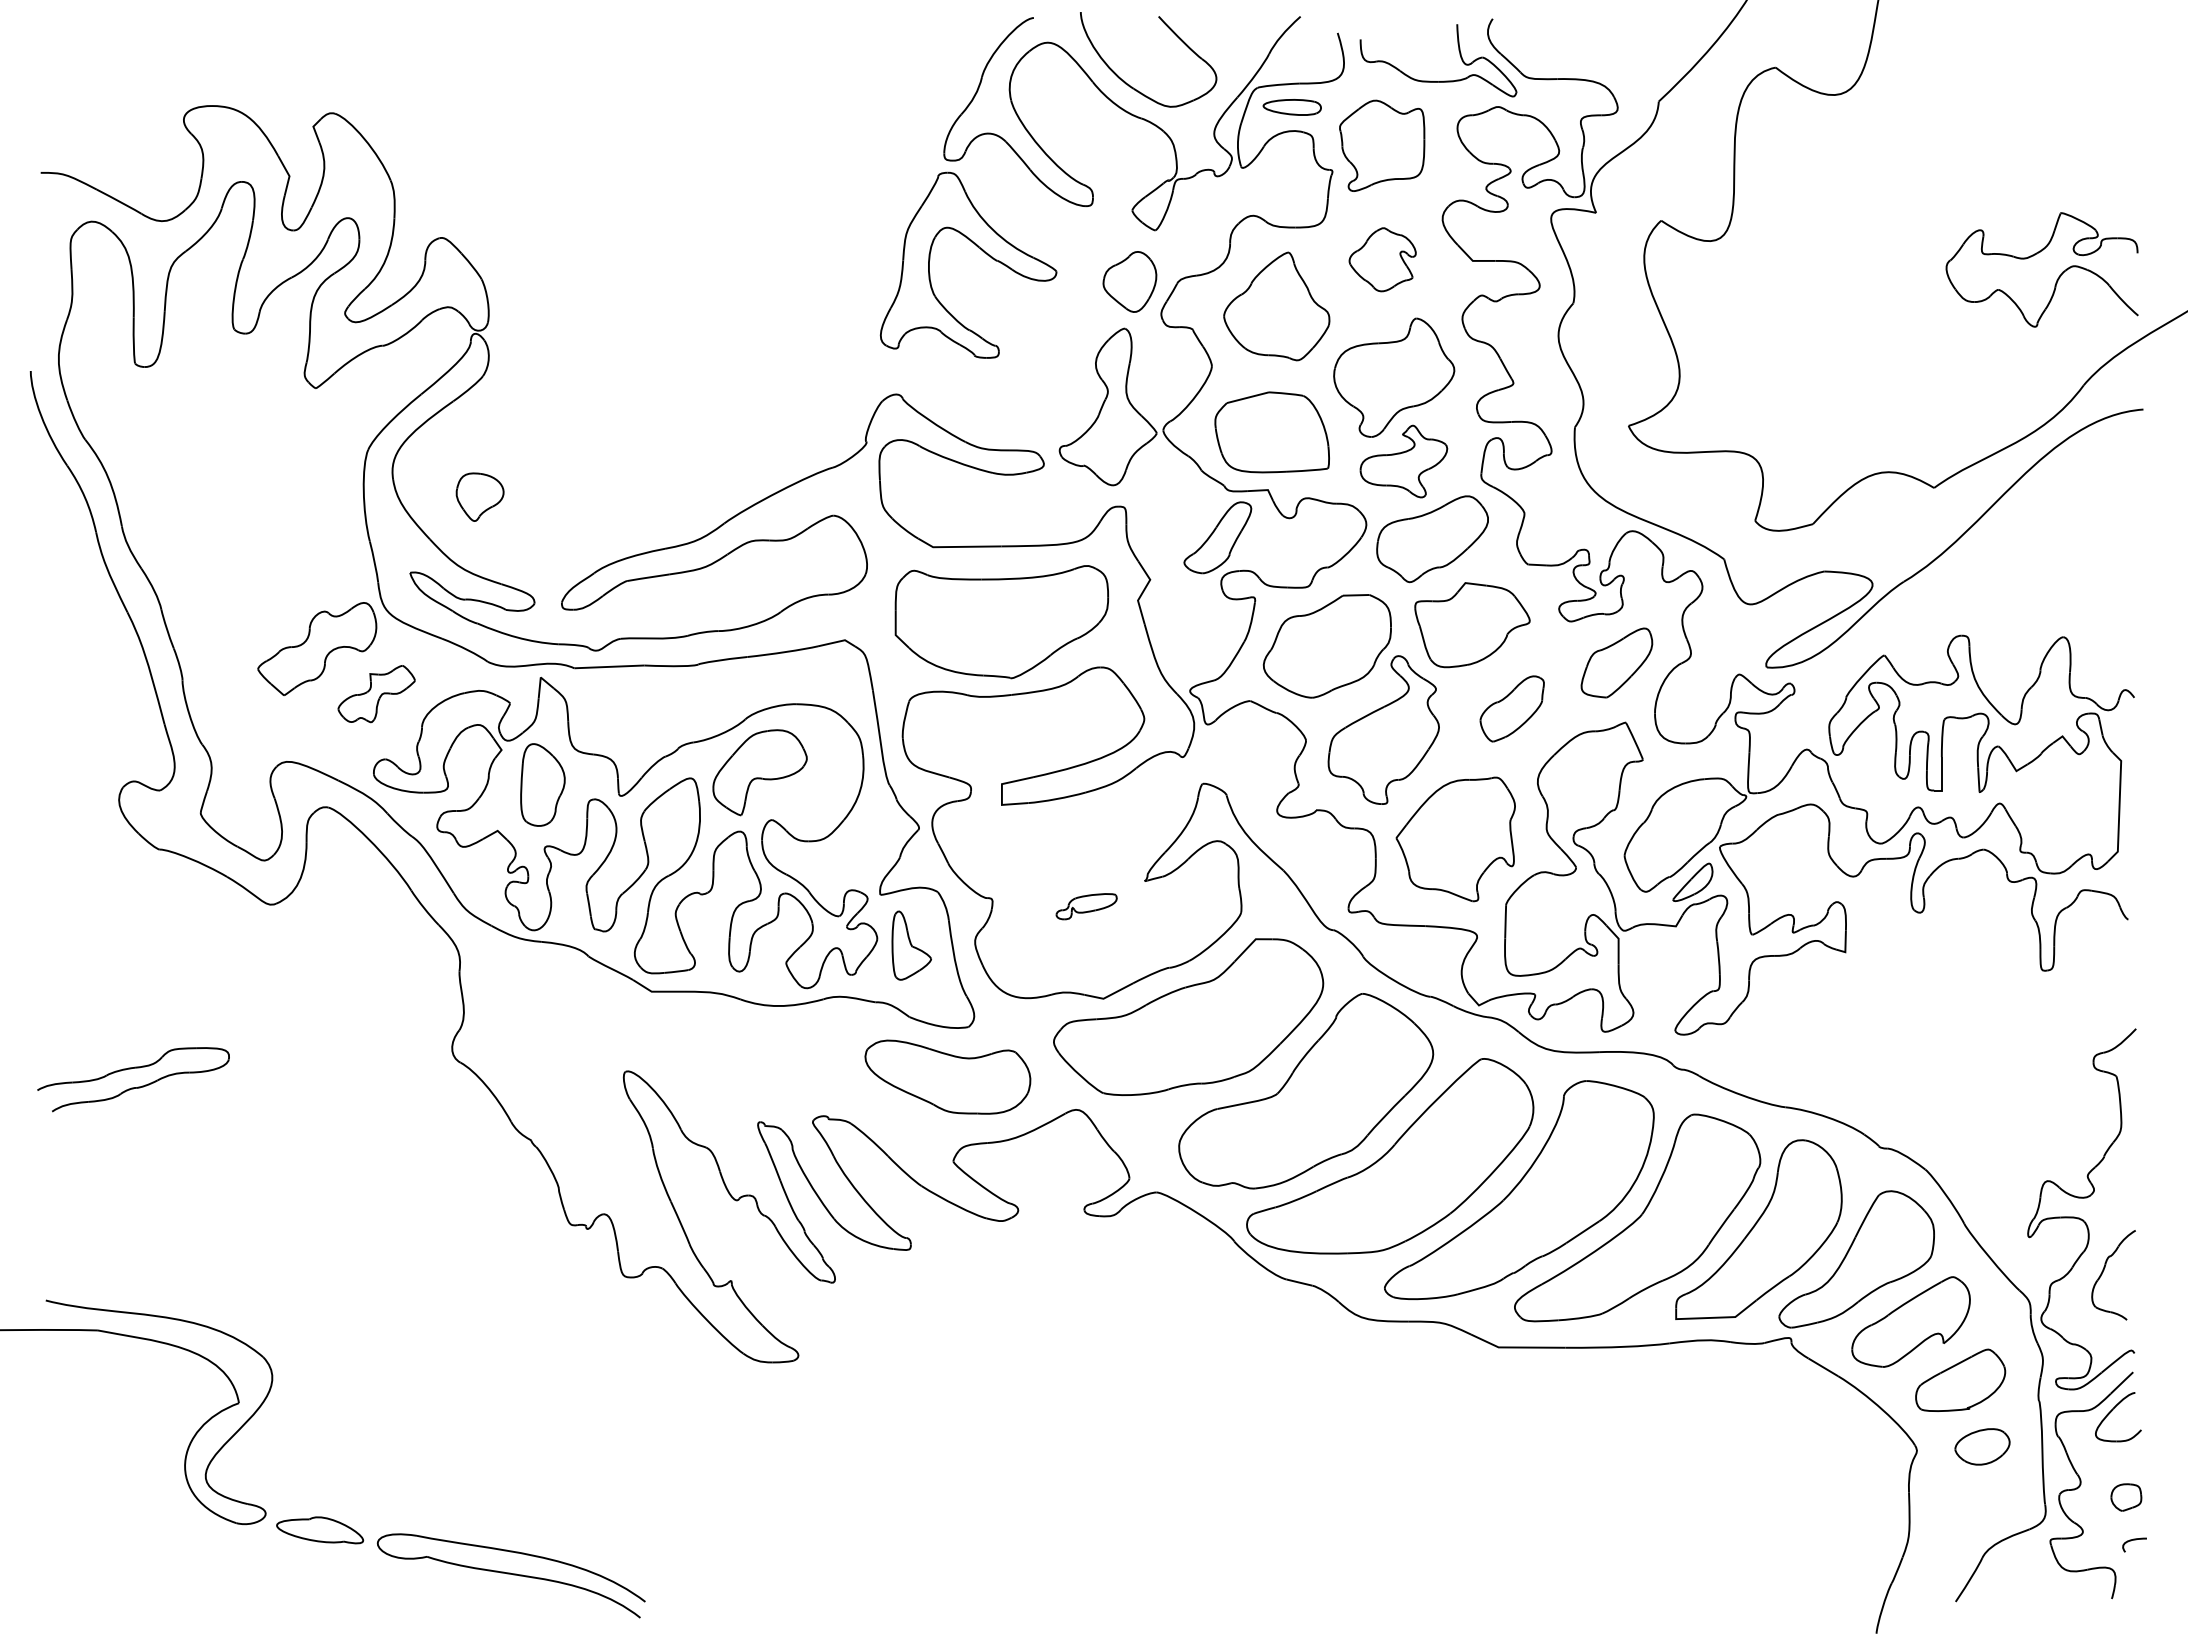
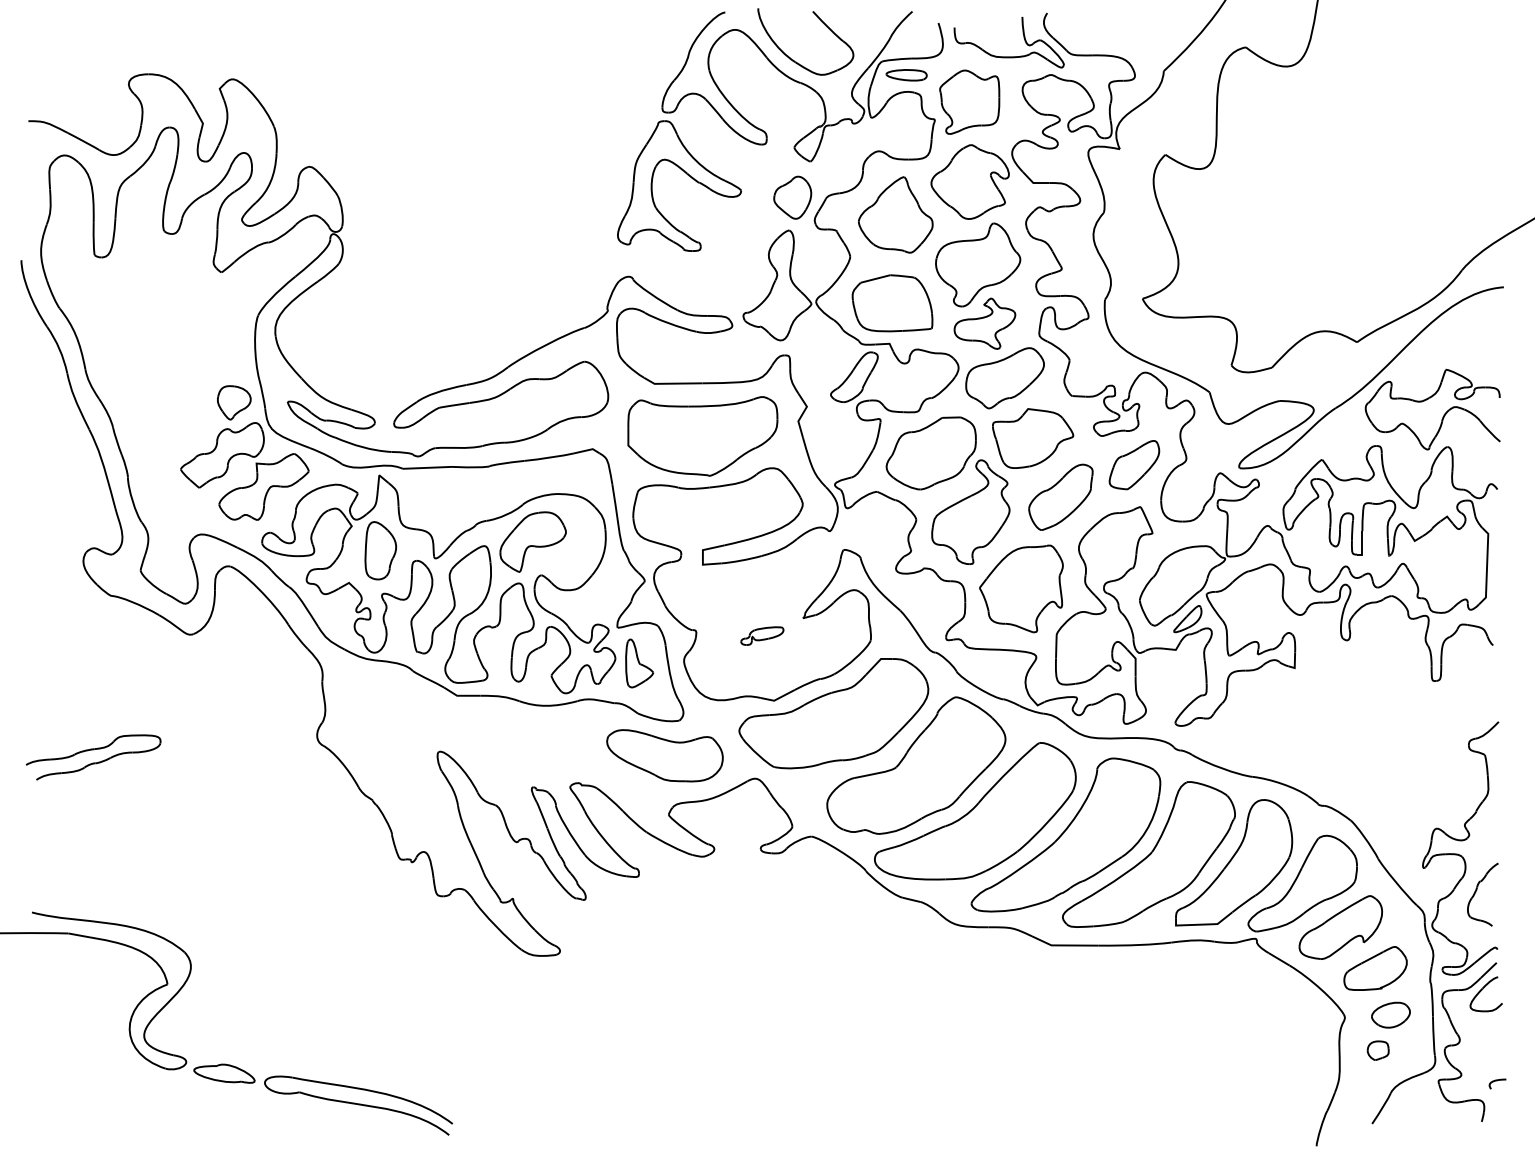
part: (2035, 255) -> (1428, 399), moved
part: (1382, 259) -> (969, 181), size x1.67
part: (479, 496) -> (233, 402), moved
part: (376, 693) -> (264, 486), size x1.67
part: (1512, 708) -> (1061, 497), size x1.43
part: (2126, 1497) -> (1378, 1050), moved

